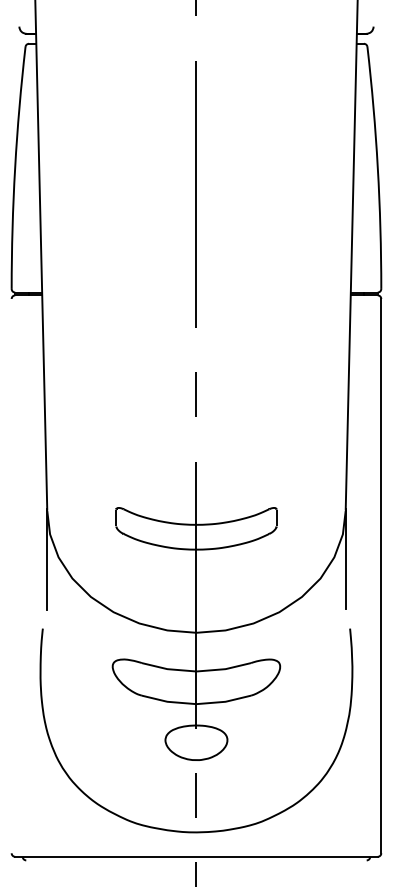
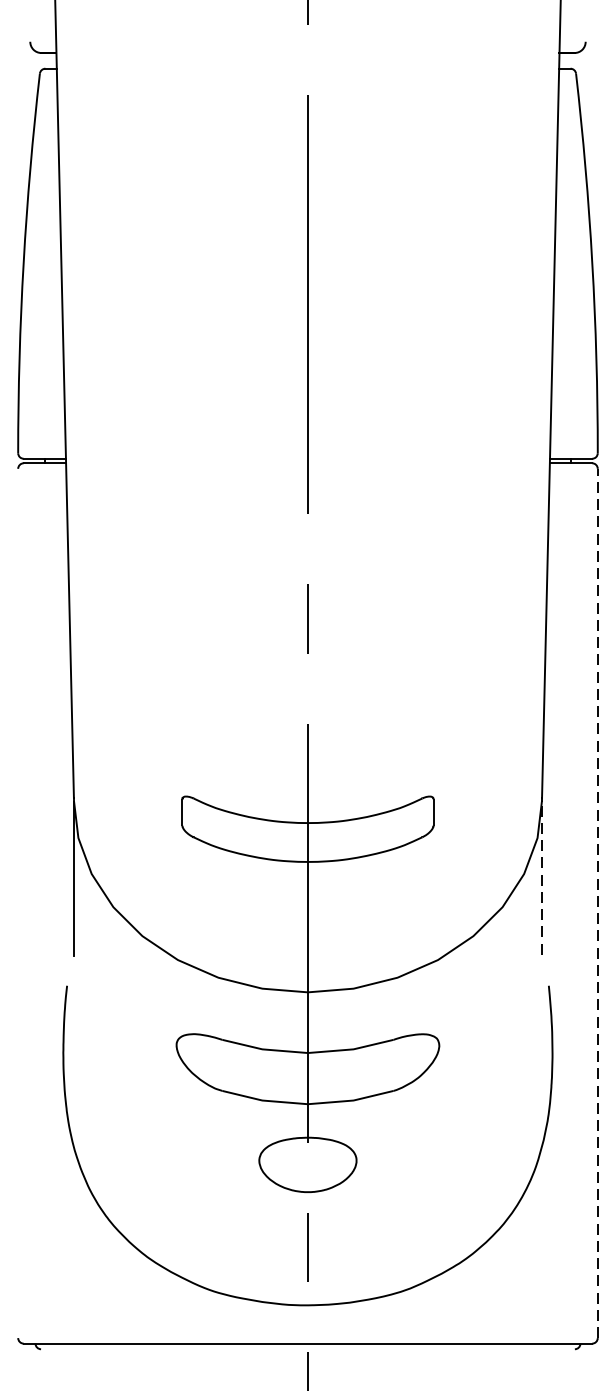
line: (345, 559) -> (541, 877), solid -> dashed
line: (381, 575) -> (598, 902), solid -> dashed

